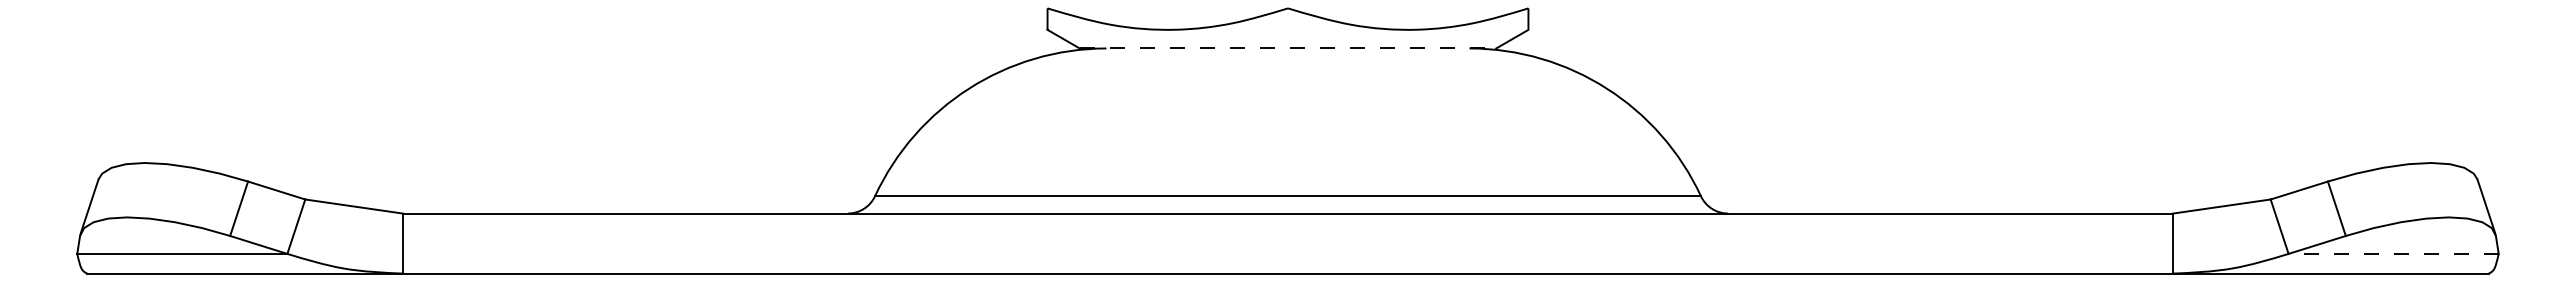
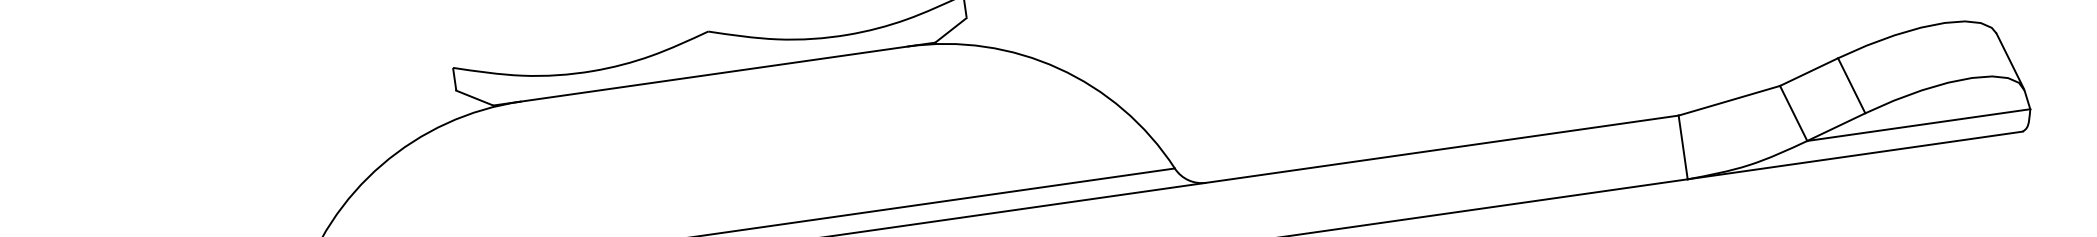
line: (1288, 48) -> (714, 74), dashed -> solid
line: (2393, 253) -> (1918, 124), dashed -> solid

